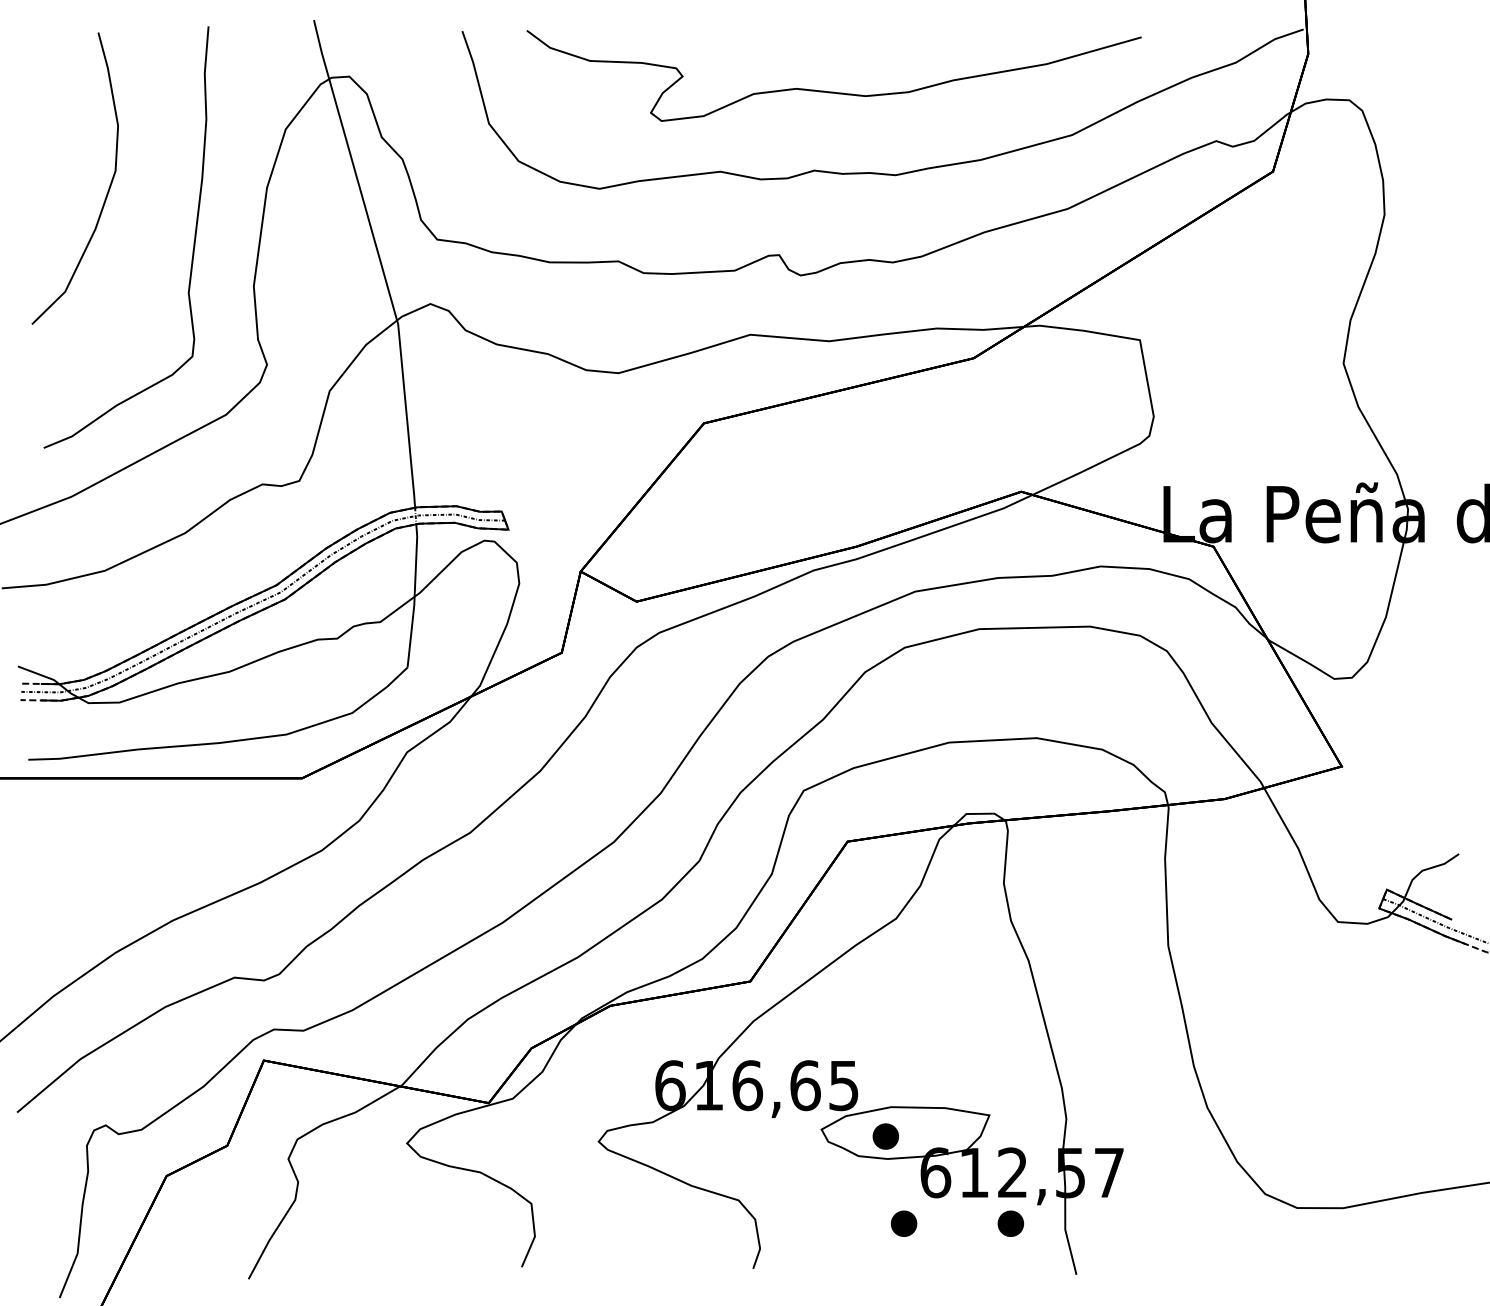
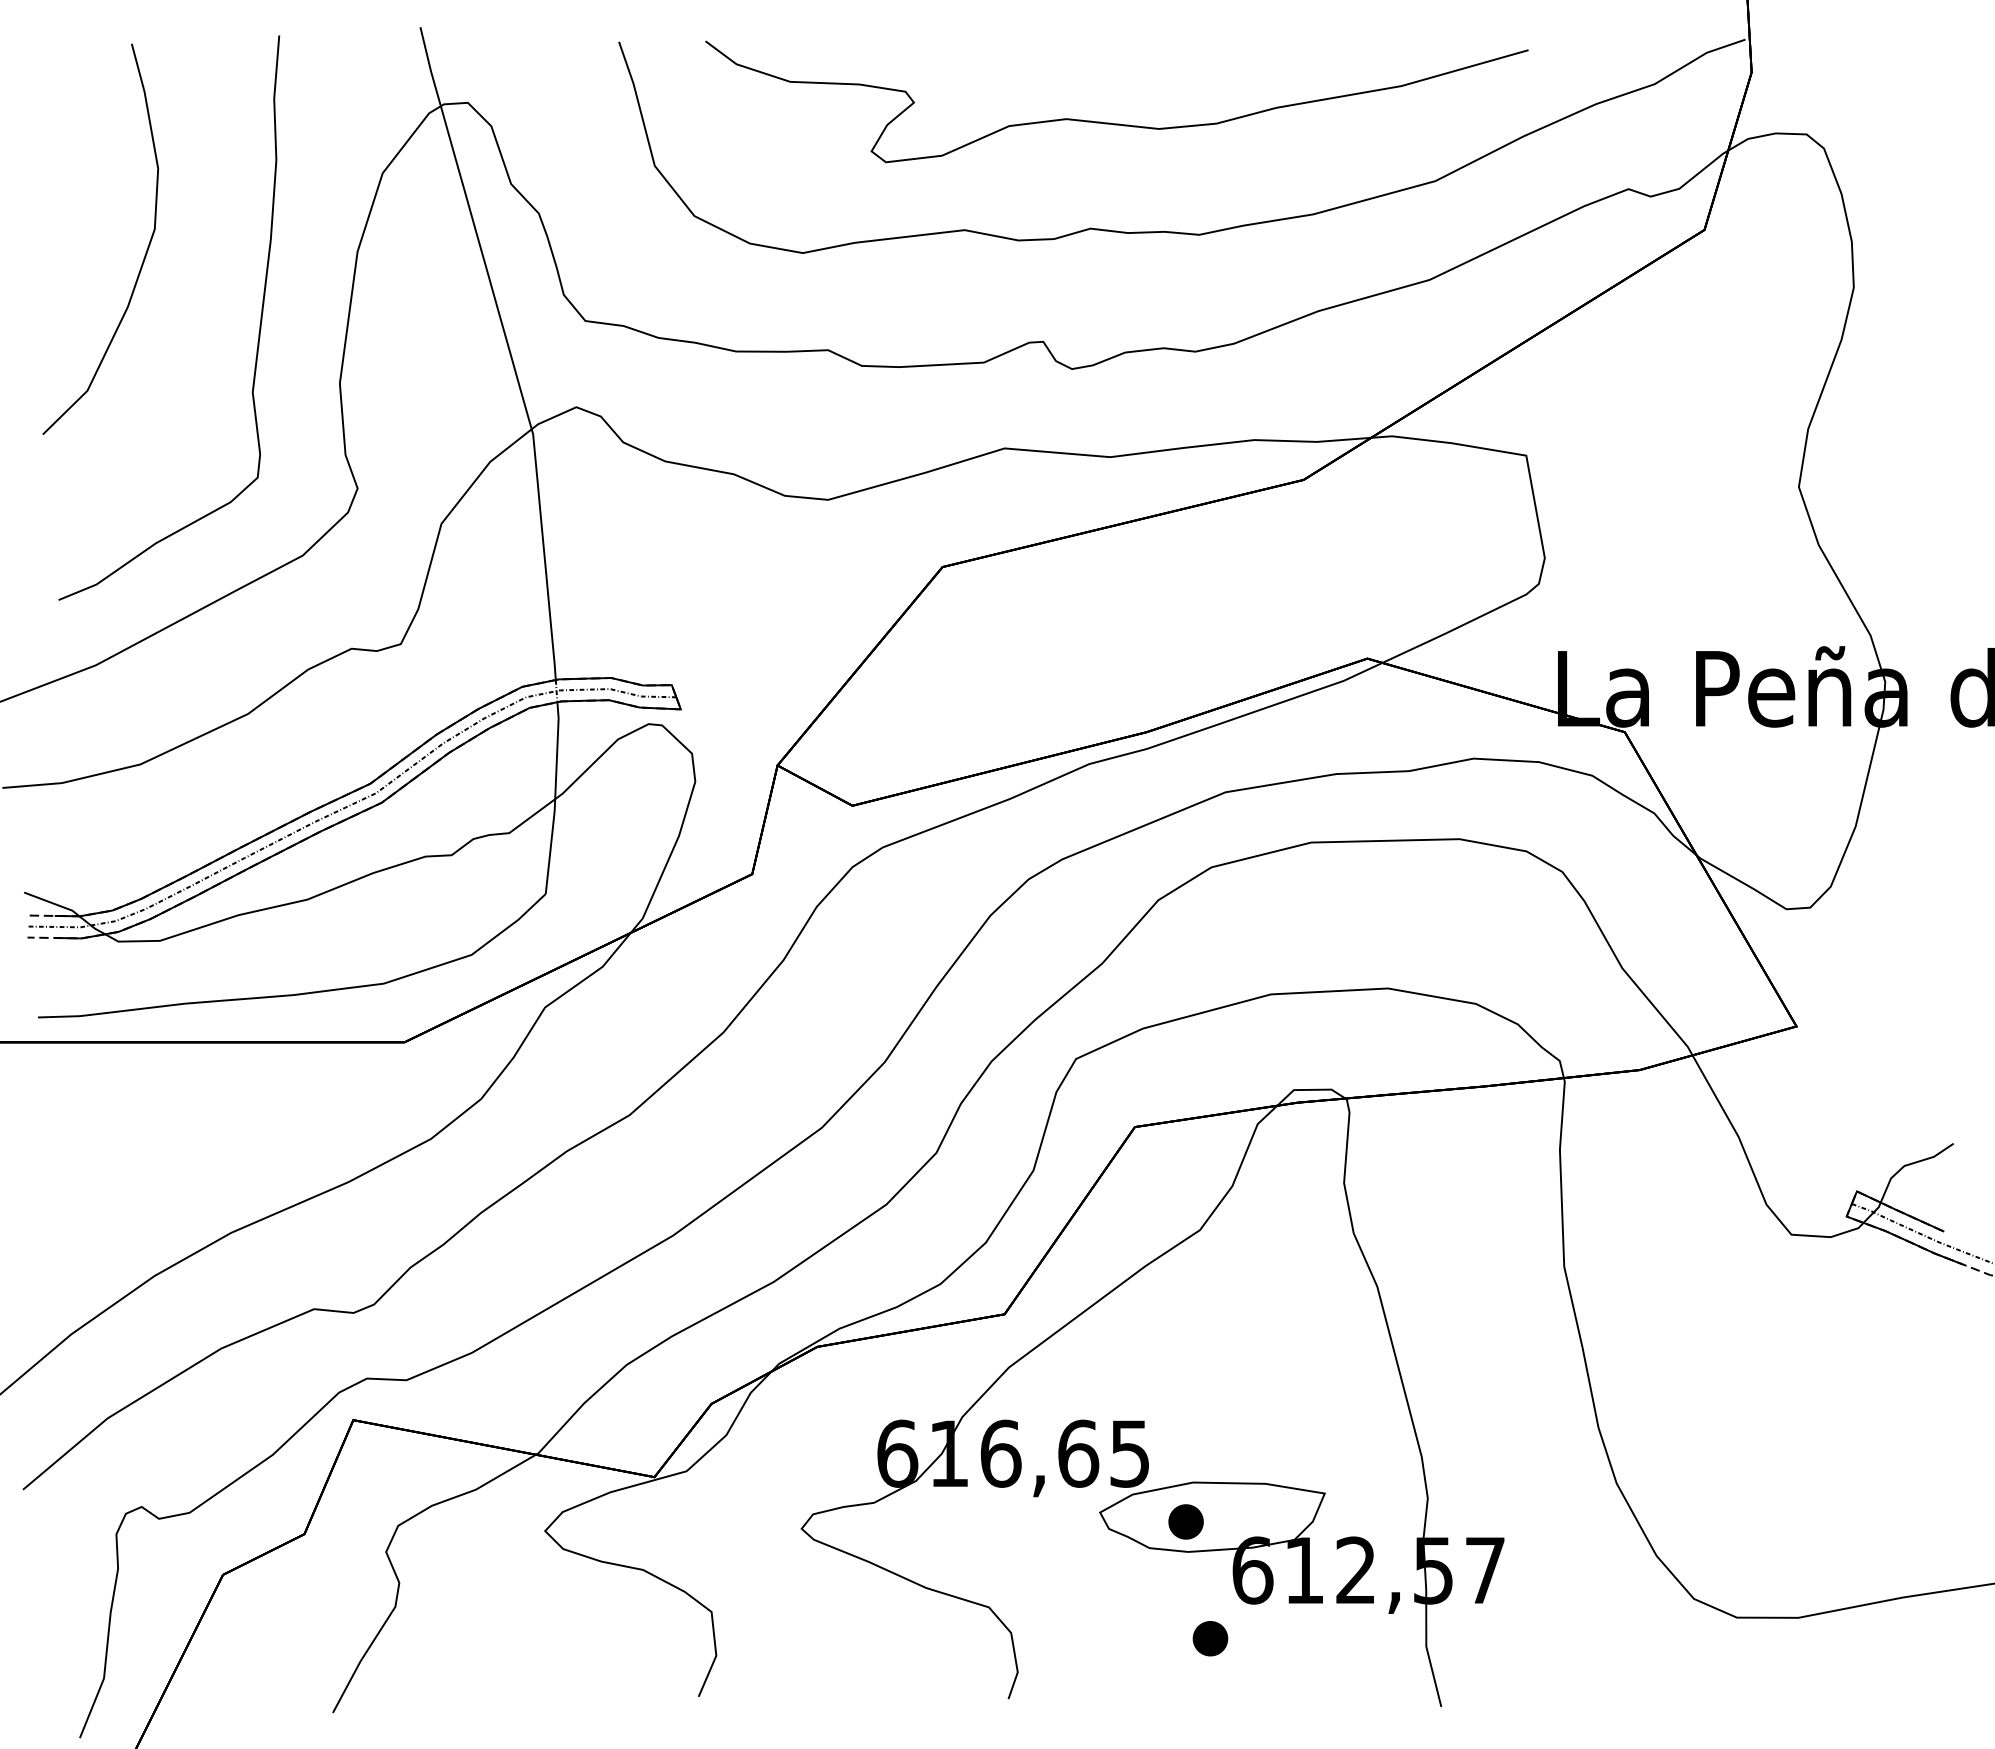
part: (1010, 1223) -> (1353, 1638), removed

